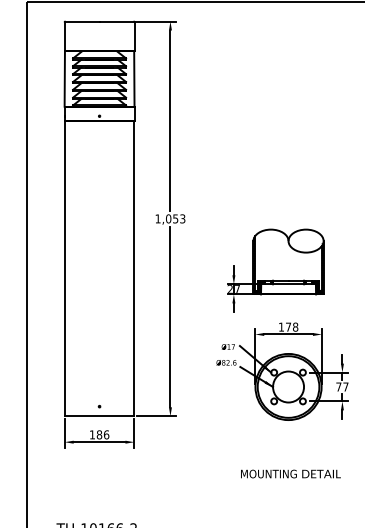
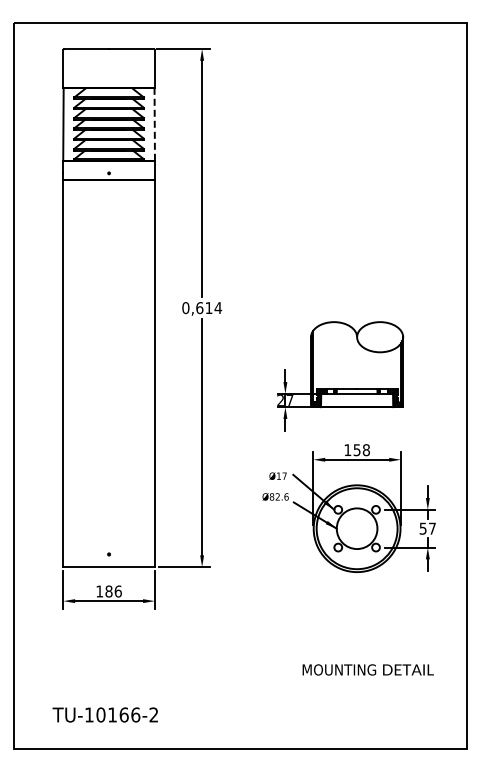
line: (134, 79) -> (154, 124), solid -> dashed
text: (170, 219) -> (202, 308), 1,053 -> 0,614
text: (288, 327) -> (356, 450), 178 -> 158
text: (338, 386) -> (422, 528), 77 -> 57
text: (290, 473) -> (367, 669), moved

